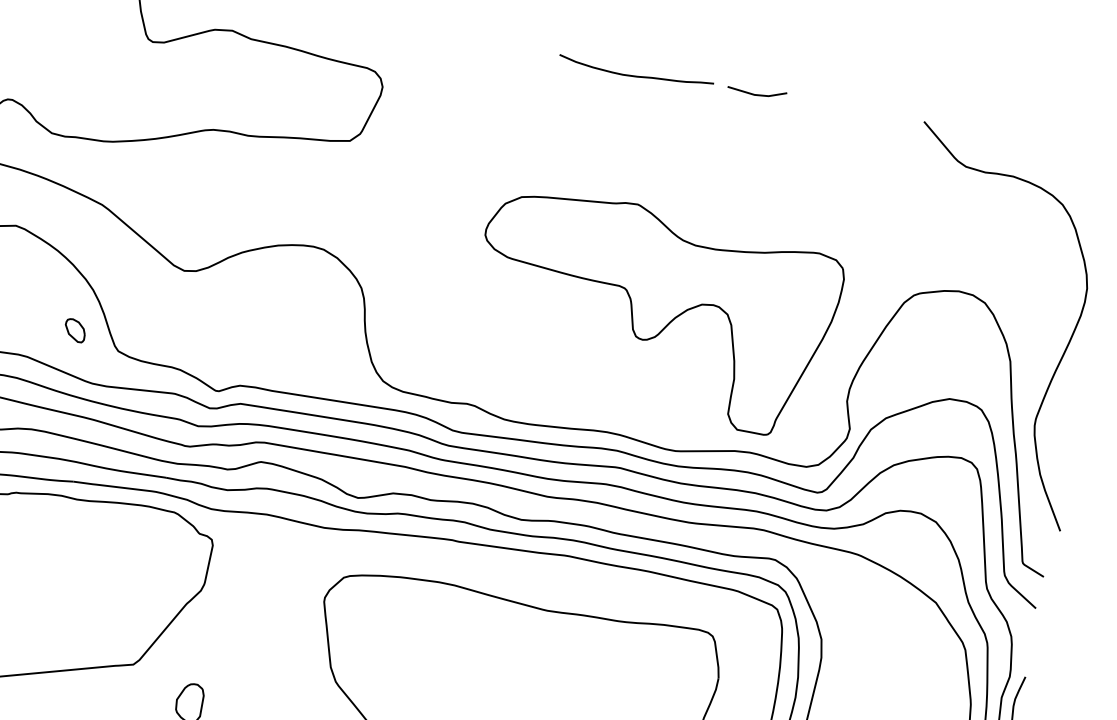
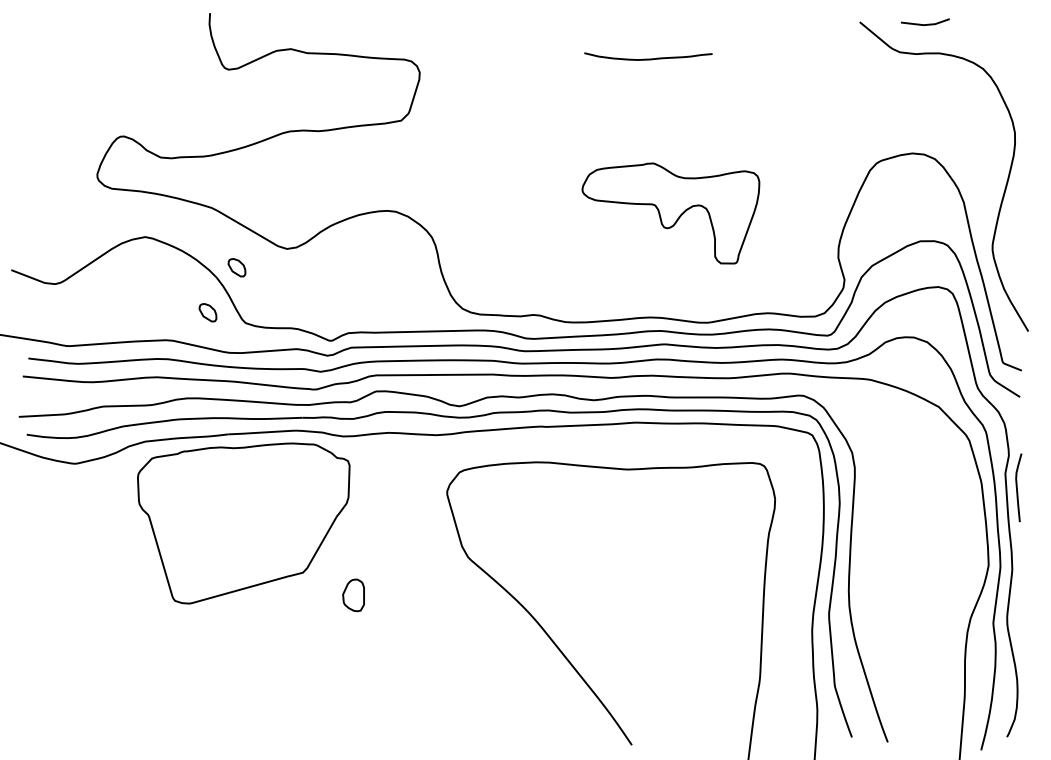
curve: (635, 75) -> (648, 58), moved
line: (759, 93) -> (927, 23), moved
part: (119, 282) -> (236, 267), added
part: (654, 311) -> (670, 213), size x0.6

